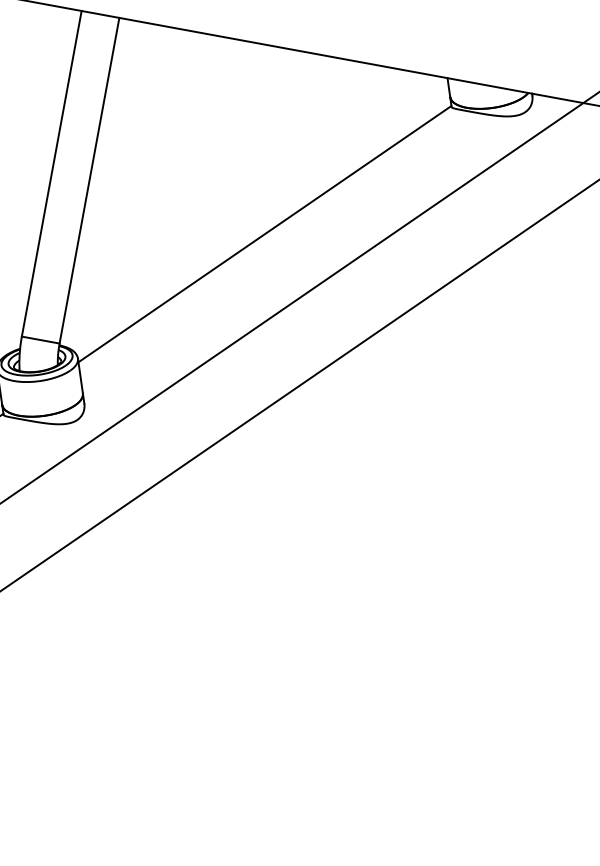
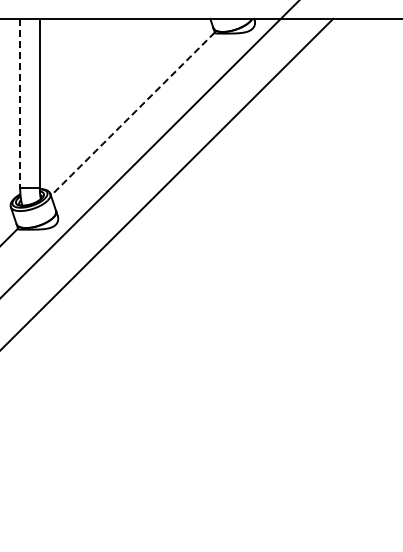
line: (52, 173) -> (20, 103), solid -> dashed
line: (263, 234) -> (132, 114), solid -> dashed

